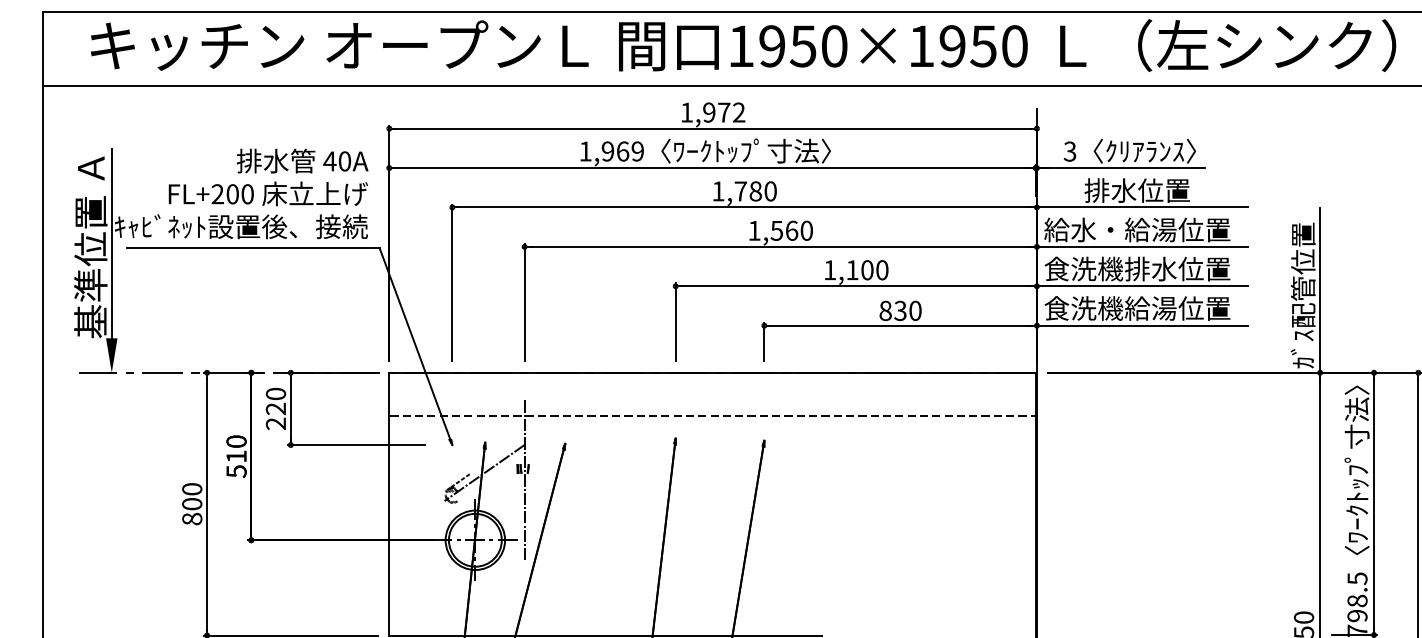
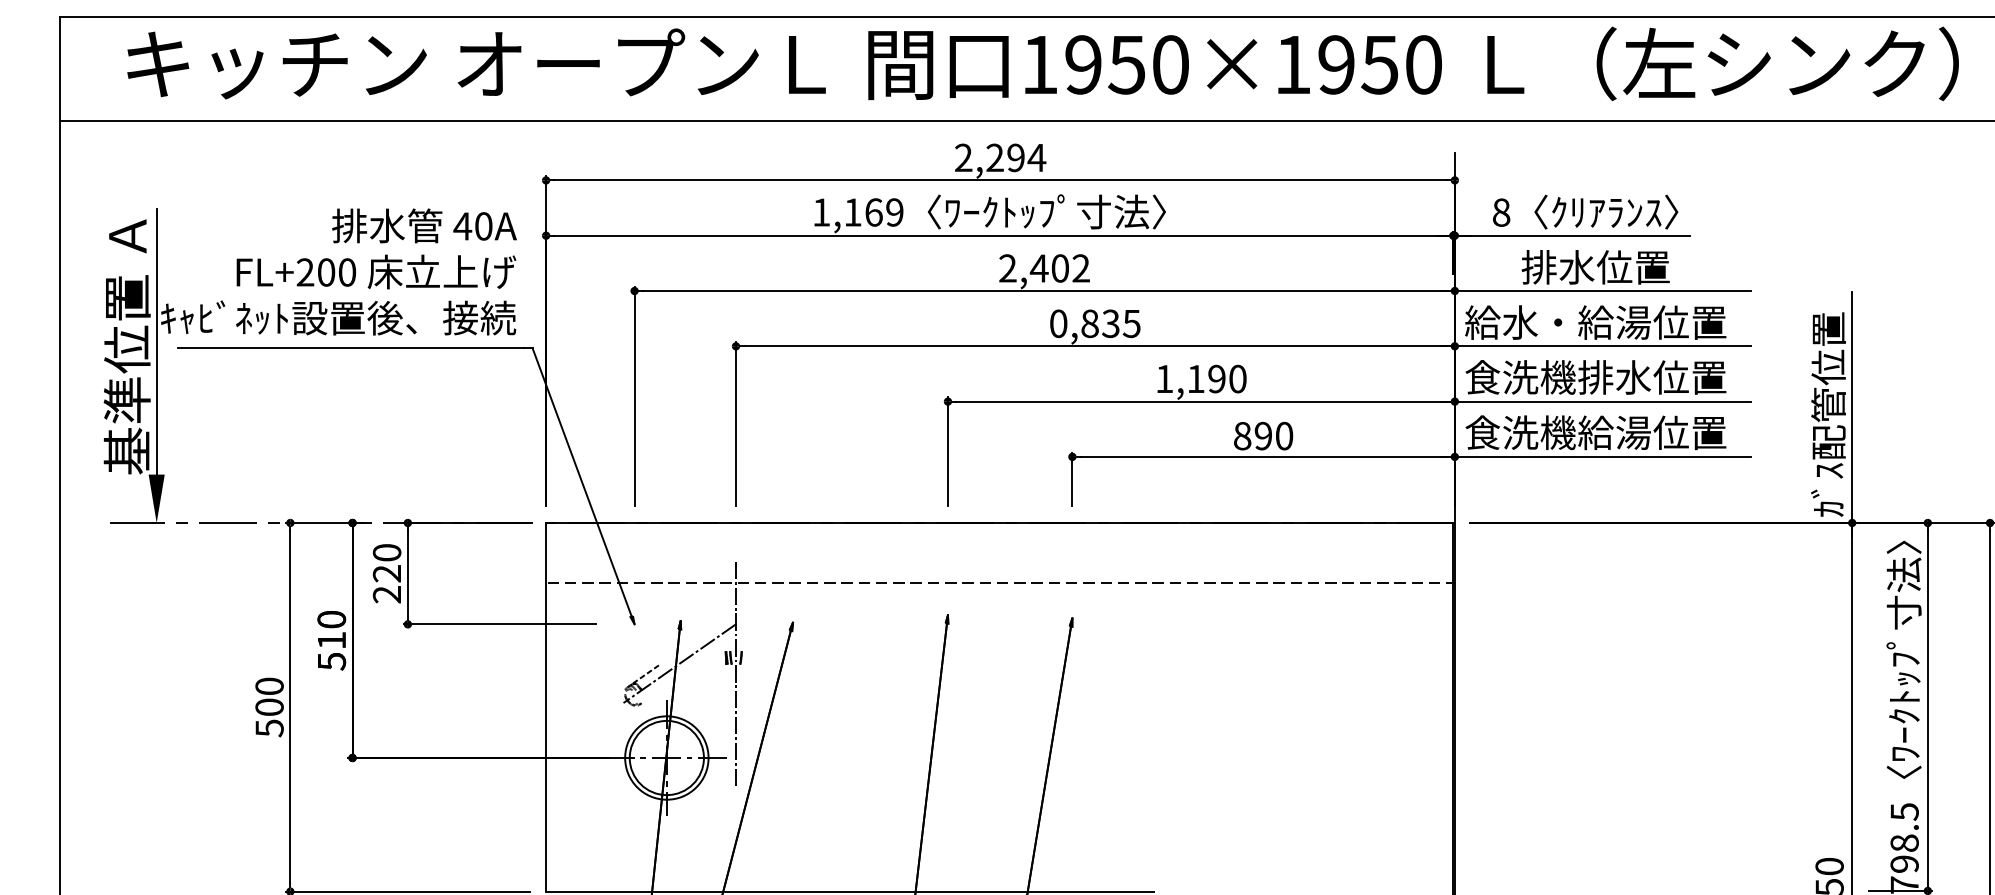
text: (712, 112) -> (999, 157), 1,972 -> 2,294
text: (607, 151) -> (852, 212), 1,969 -> 1,169
text: (1069, 151) -> (1500, 212), 3 -> 8
text: (744, 191) -> (1044, 268), 1,780 -> 2,402
text: (780, 230) -> (1095, 323), 1,560 -> 0,835
text: (867, 270) -> (1217, 379), 1,100 -> 1,190
text: (900, 310) -> (1263, 435), 830 -> 890
text: (192, 518) -> (269, 727), 800 -> 500

